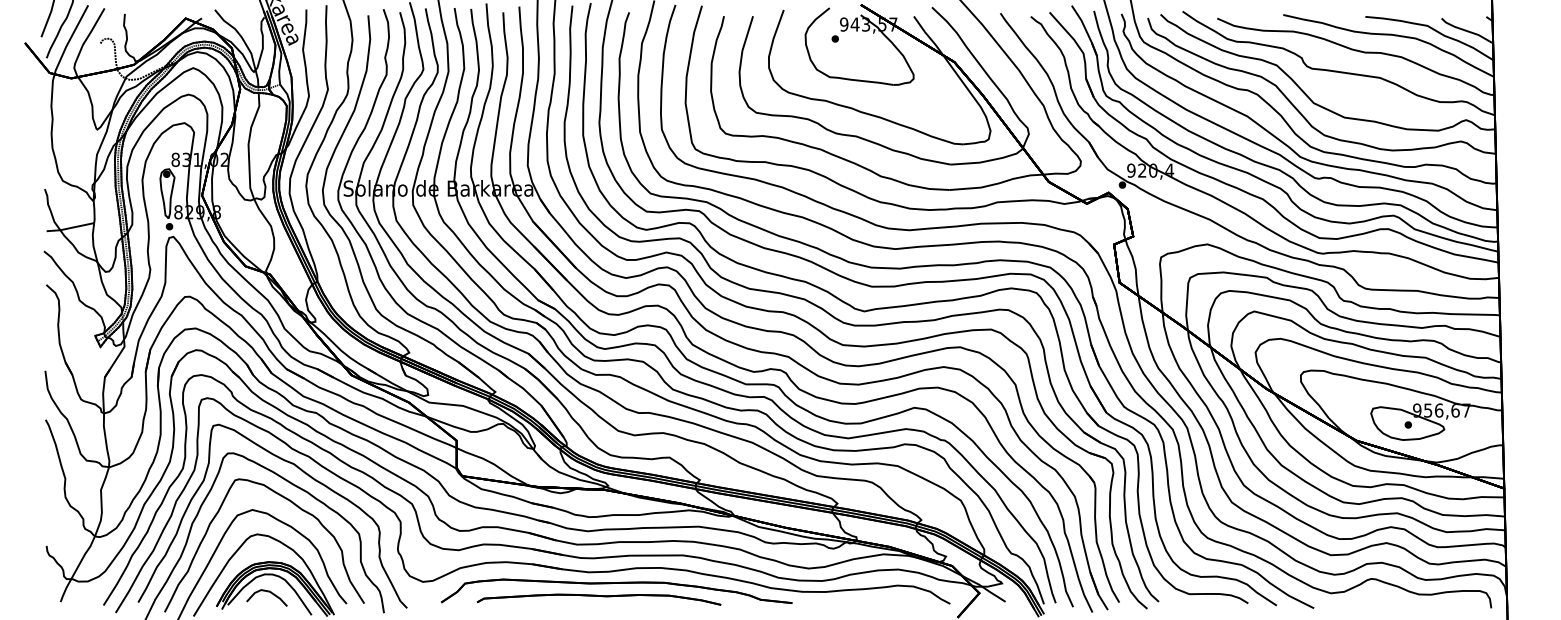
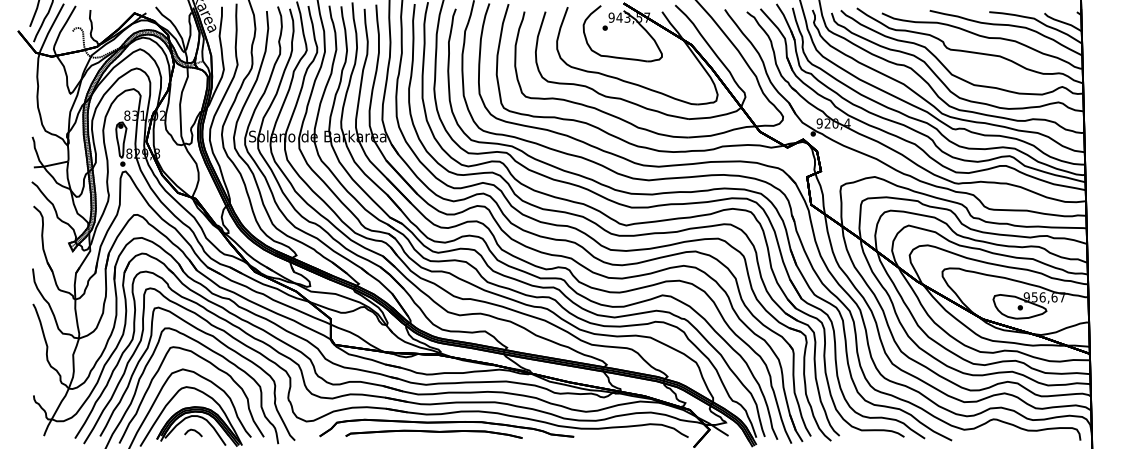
part: (266, 597) -> (193, 432), size x0.6

